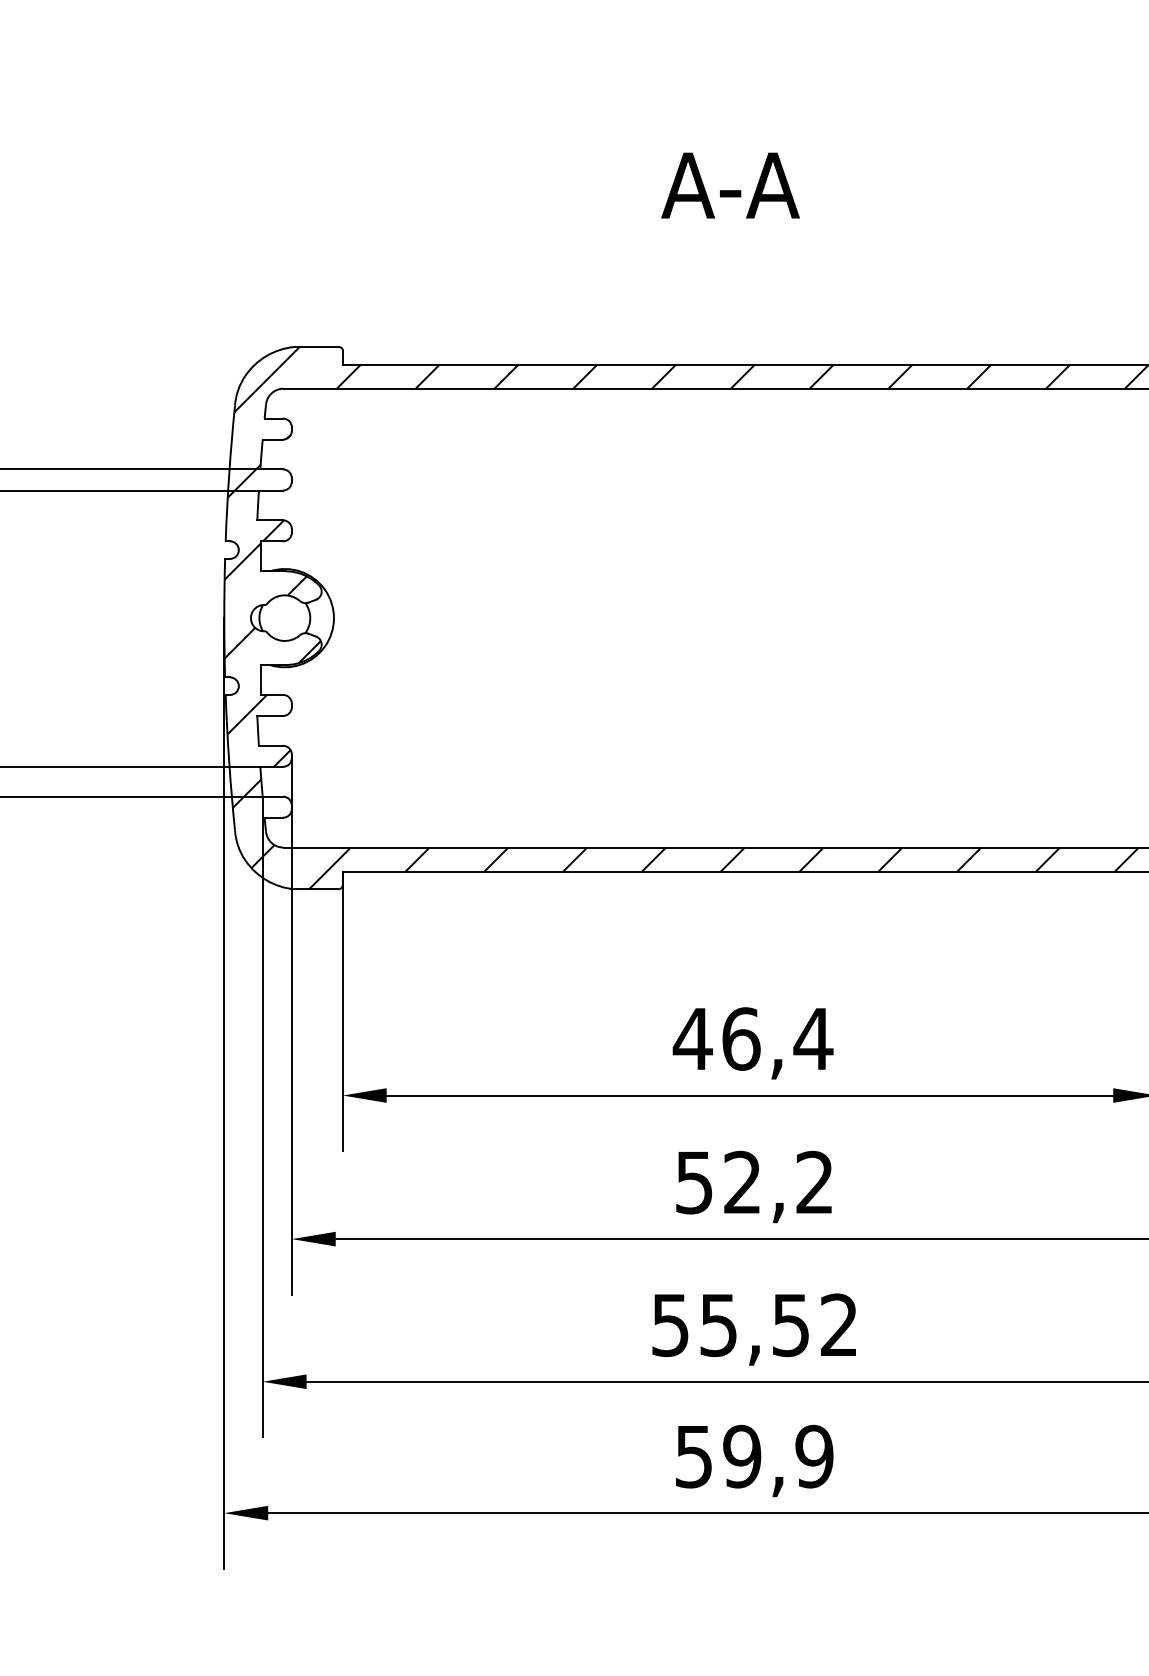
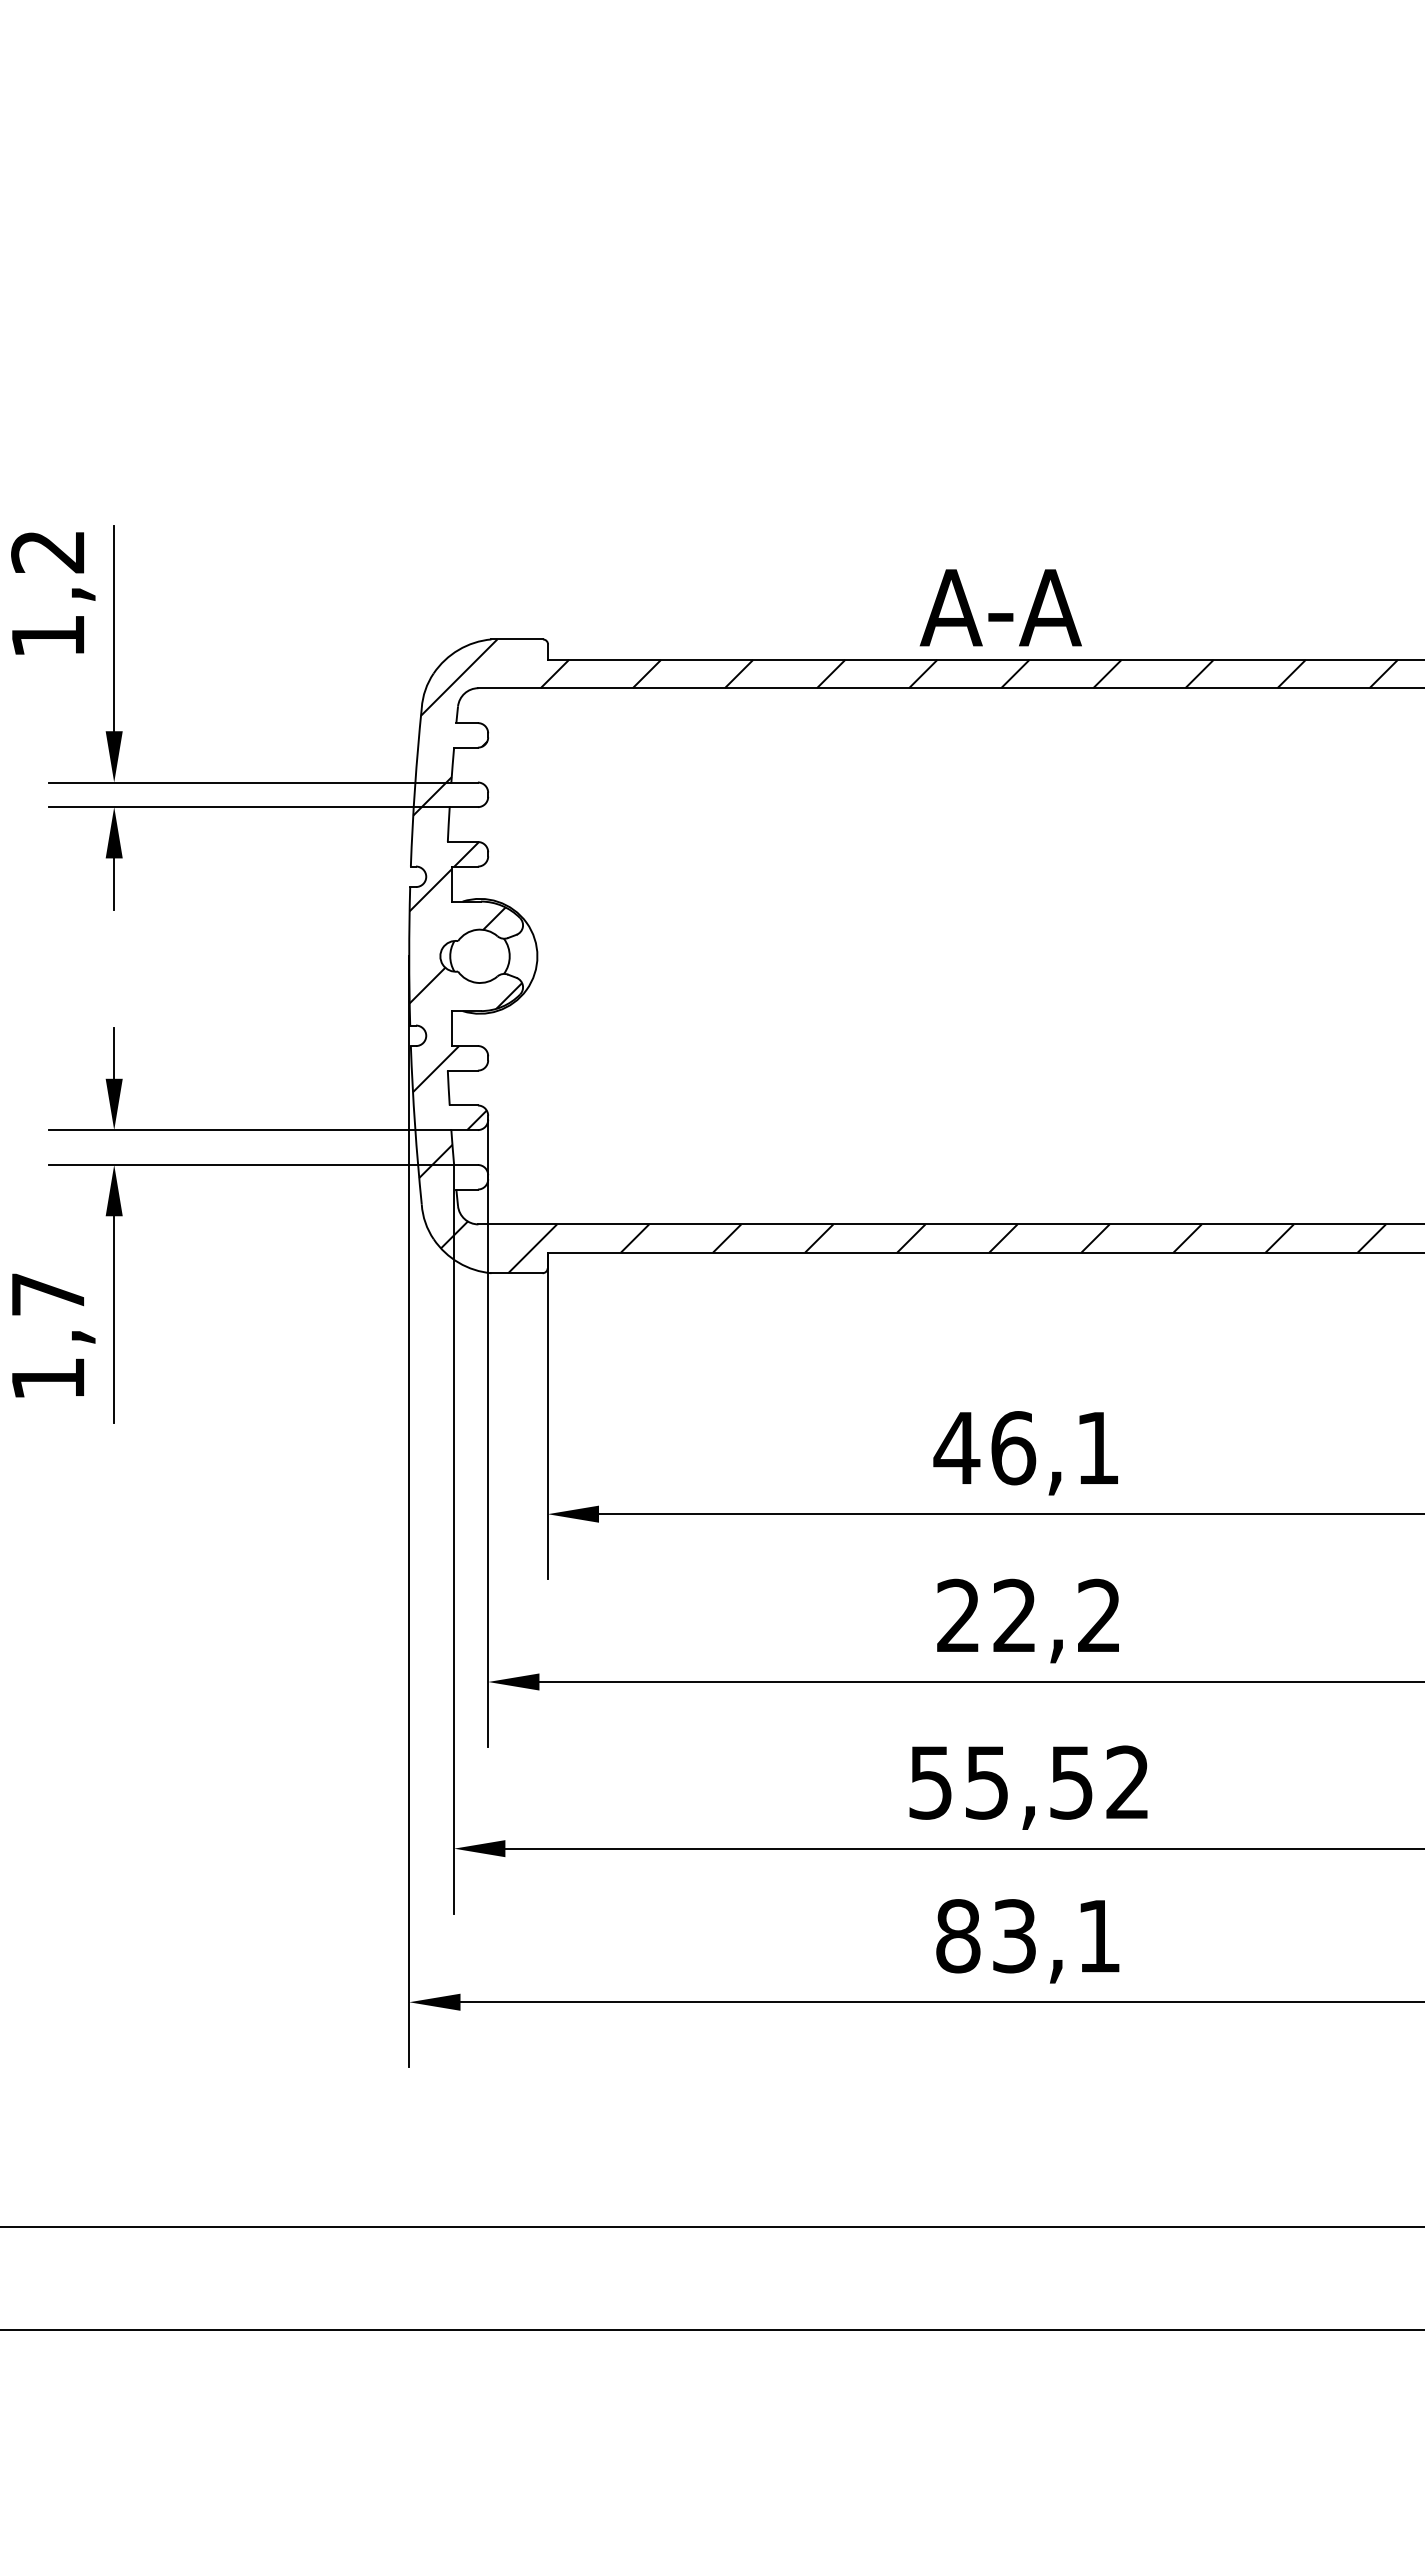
text: (730, 185) -> (1000, 607), moved
text: (813, 1038) -> (1097, 1447), 46,4 -> 46,1
text: (694, 1182) -> (958, 1615), 52,2 -> 22,2
text: (754, 1456) -> (1028, 1936), 59,9 -> 83,1

